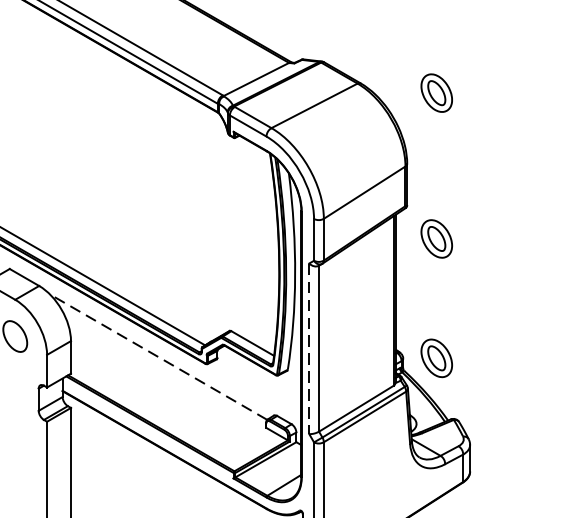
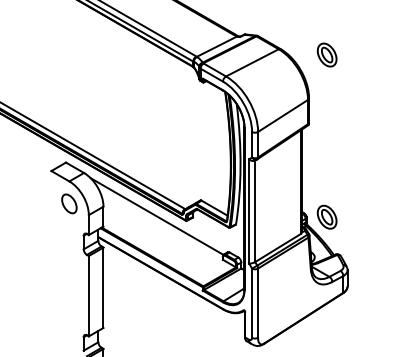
part: (435, 237) -> (326, 143), removed
line: (309, 348) -> (249, 211), dashed -> solid
line: (159, 357) -> (157, 216), dashed -> solid

